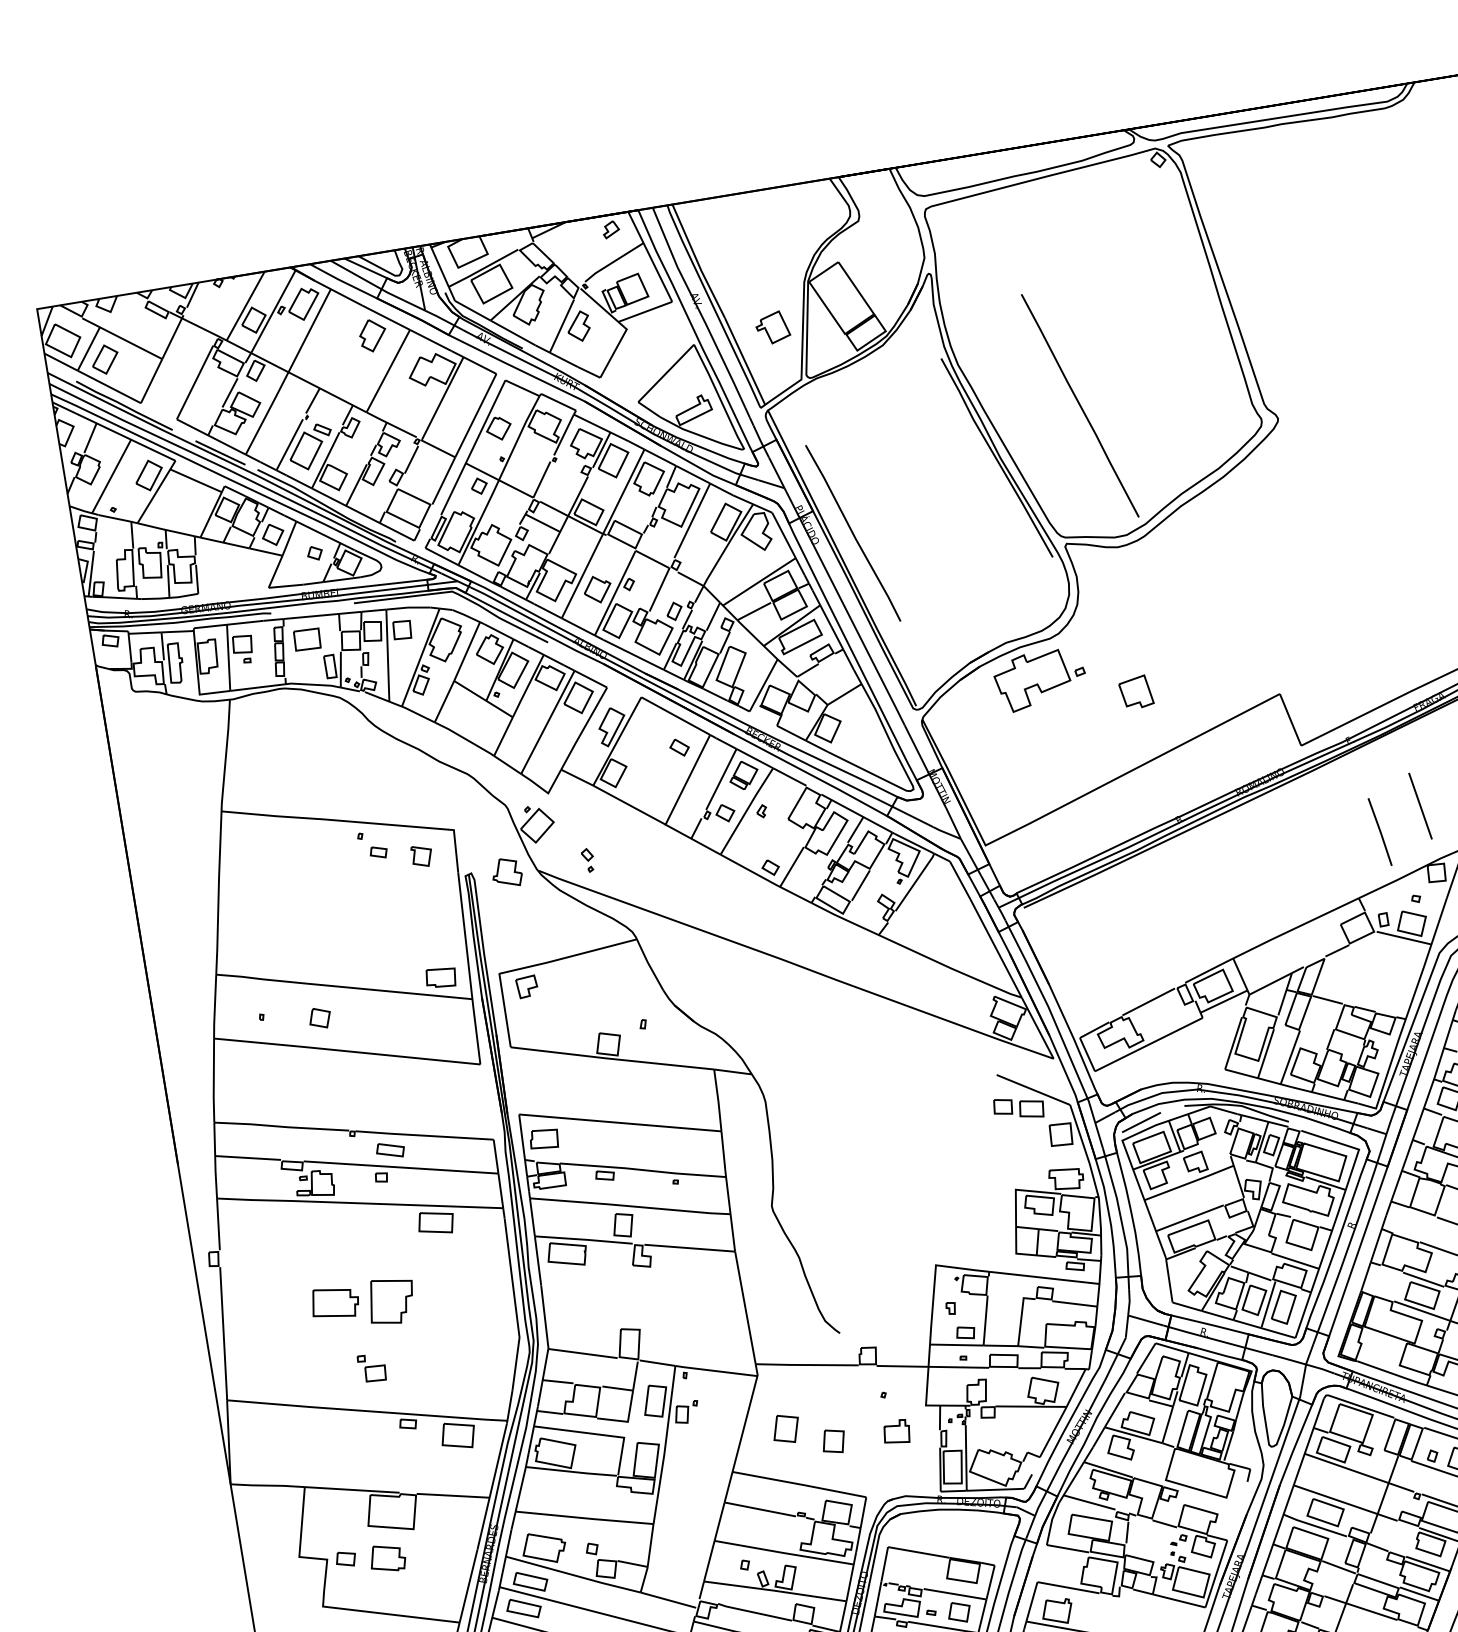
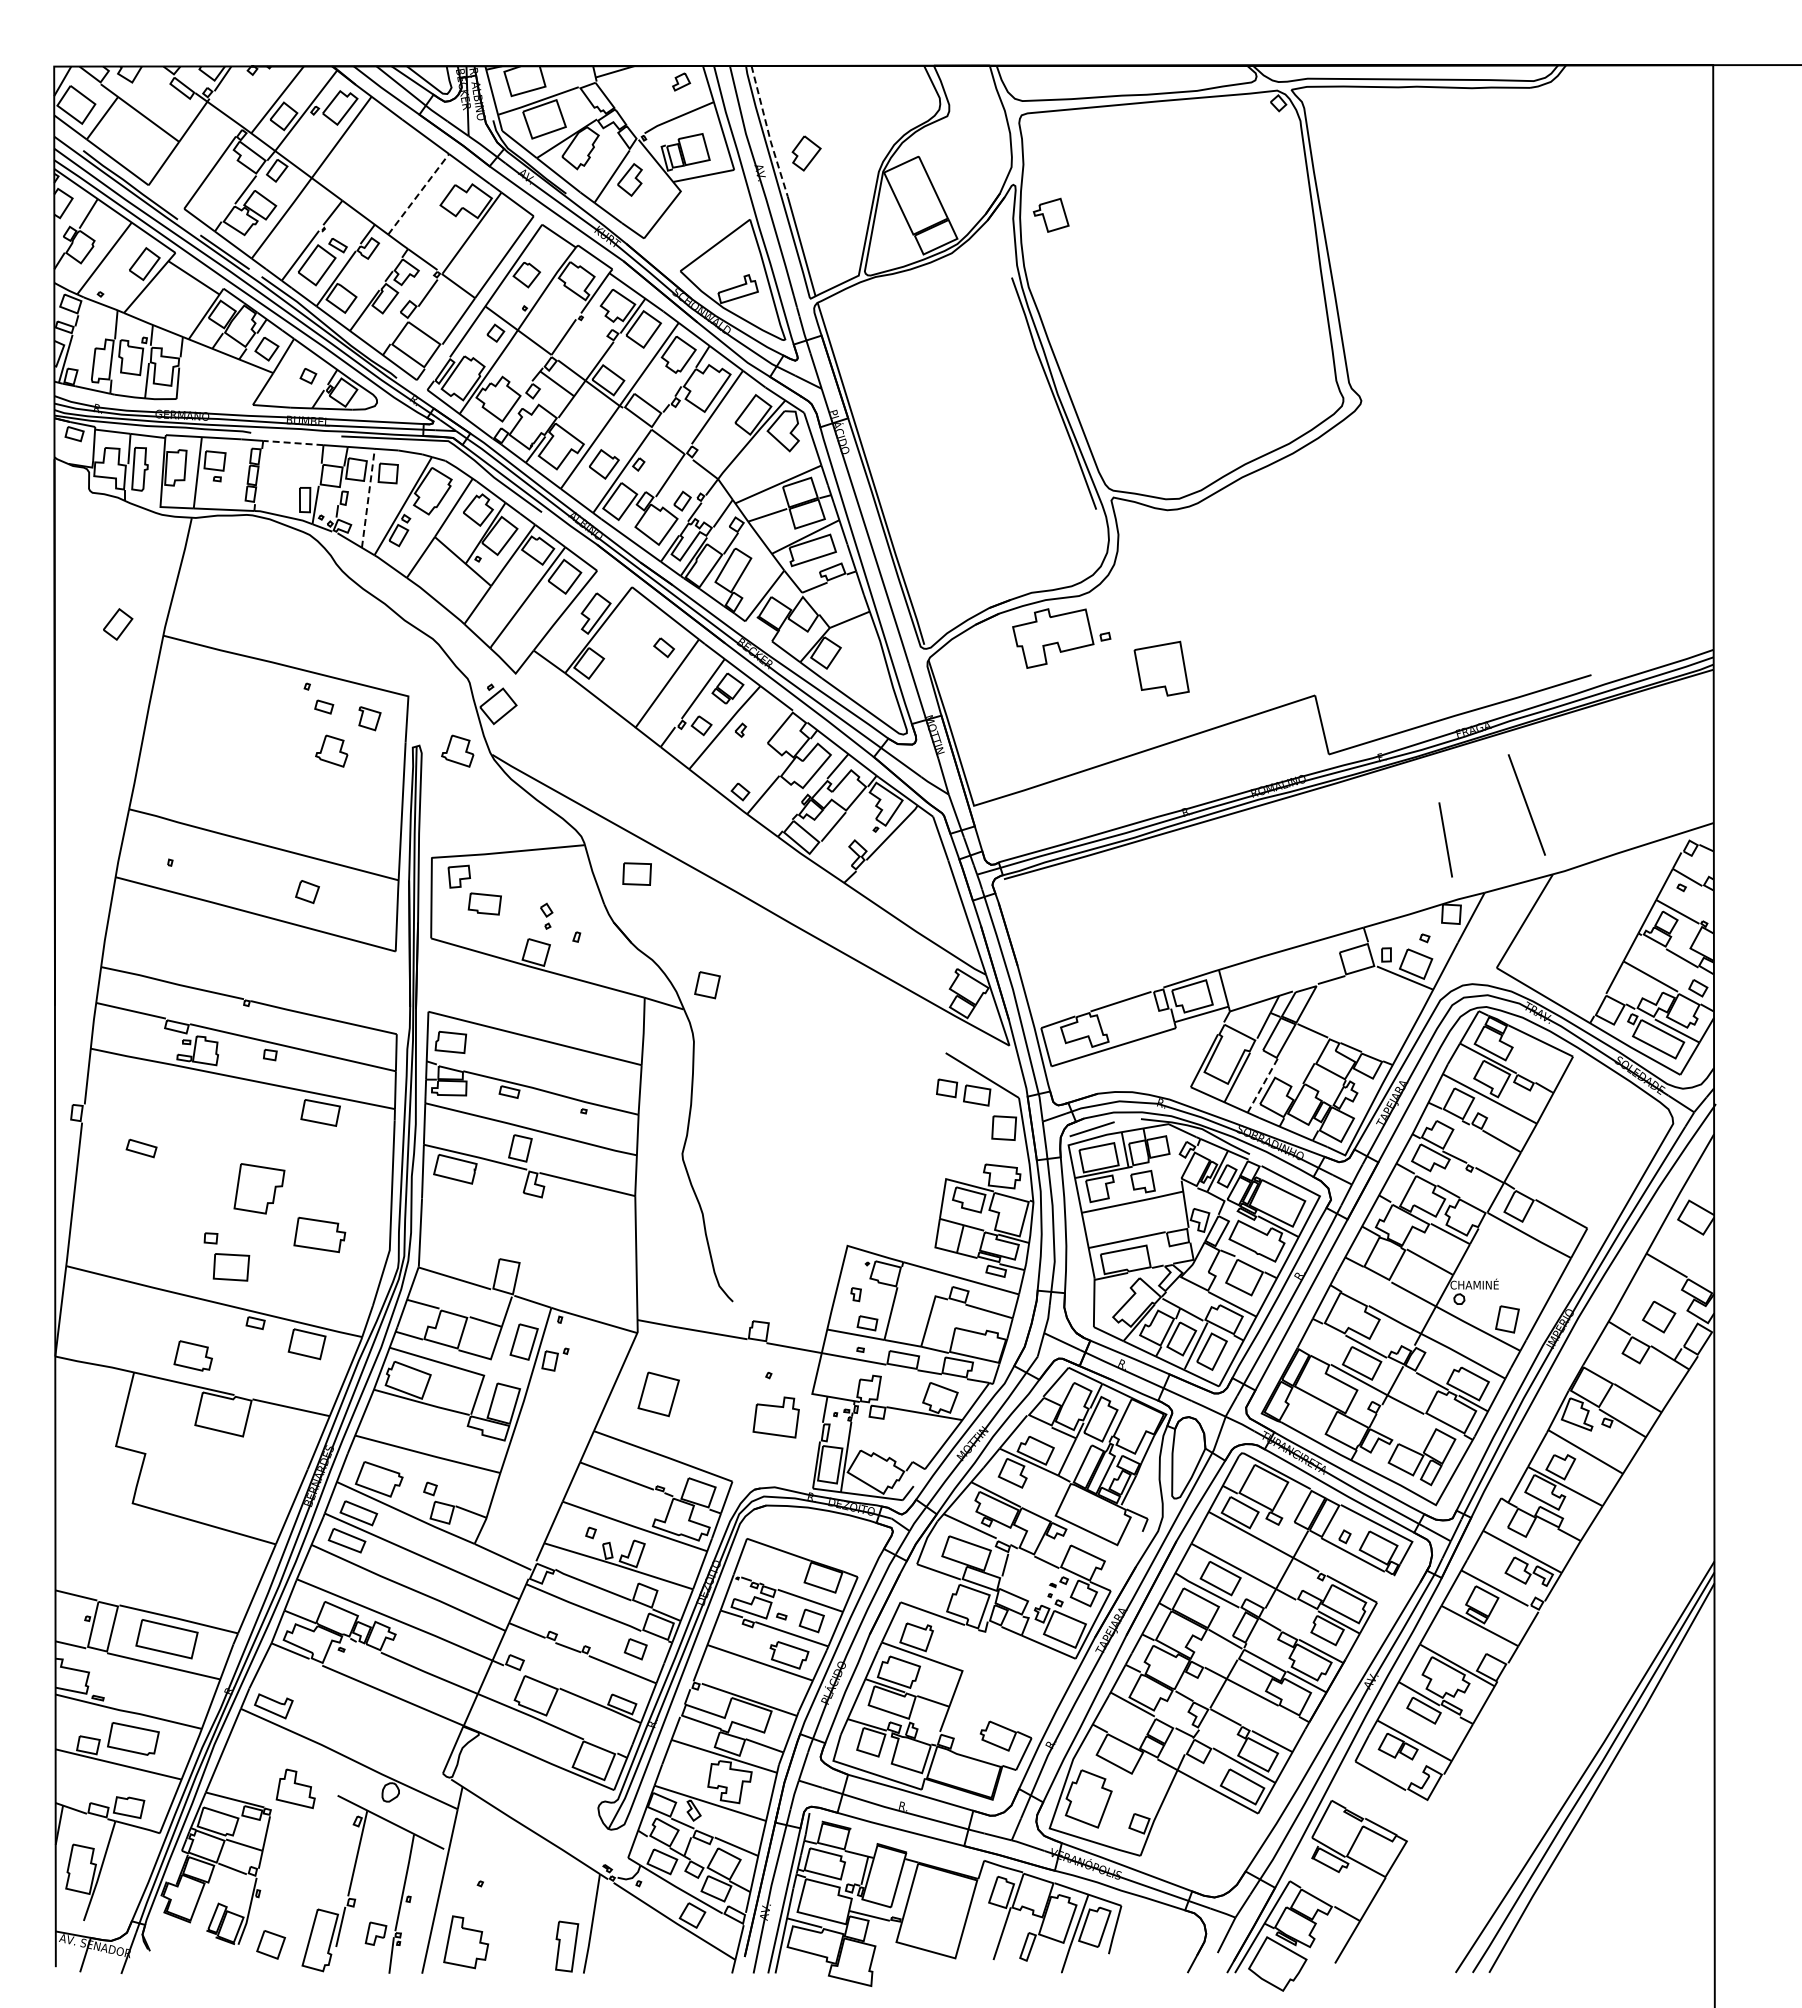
line: (697, 262) -> (768, 132), solid -> dashed
part: (772, 327) -> (1050, 214), moved
part: (372, 335) -> (806, 153), moved
part: (105, 359) -> (118, 624), moved
line: (388, 370) -> (418, 193), solid -> dashed
line: (1080, 405) -> (1152, 352), removed
line: (853, 532) -> (887, 448), removed
line: (310, 617) -> (292, 443), solid -> dashed
part: (306, 639) -> (636, 873), moved
line: (387, 655) -> (368, 498), solid -> dashed
part: (1135, 692) -> (1161, 668), size x1.6
line: (1379, 832) -> (1397, 860), removed
part: (587, 859) -> (546, 915), moved
part: (391, 890) -> (331, 750), added
part: (440, 977) -> (484, 903), moved
part: (320, 1018) -> (307, 892), moved
line: (1290, 1057) -> (1262, 1085), solid -> dashed
part: (390, 1150) -> (141, 1148), moved
part: (334, 1302) -> (319, 1234), moved
part: (371, 1367) -> (226, 1256), size x1.6
part: (785, 1428) -> (658, 1394), size x1.4
part: (896, 1432) -> (776, 1417), size x1.6
part: (833, 1441) -> (707, 985), moved
part: (386, 1557) -> (192, 1355), moved
part: (345, 1558) -> (165, 1456), removed

